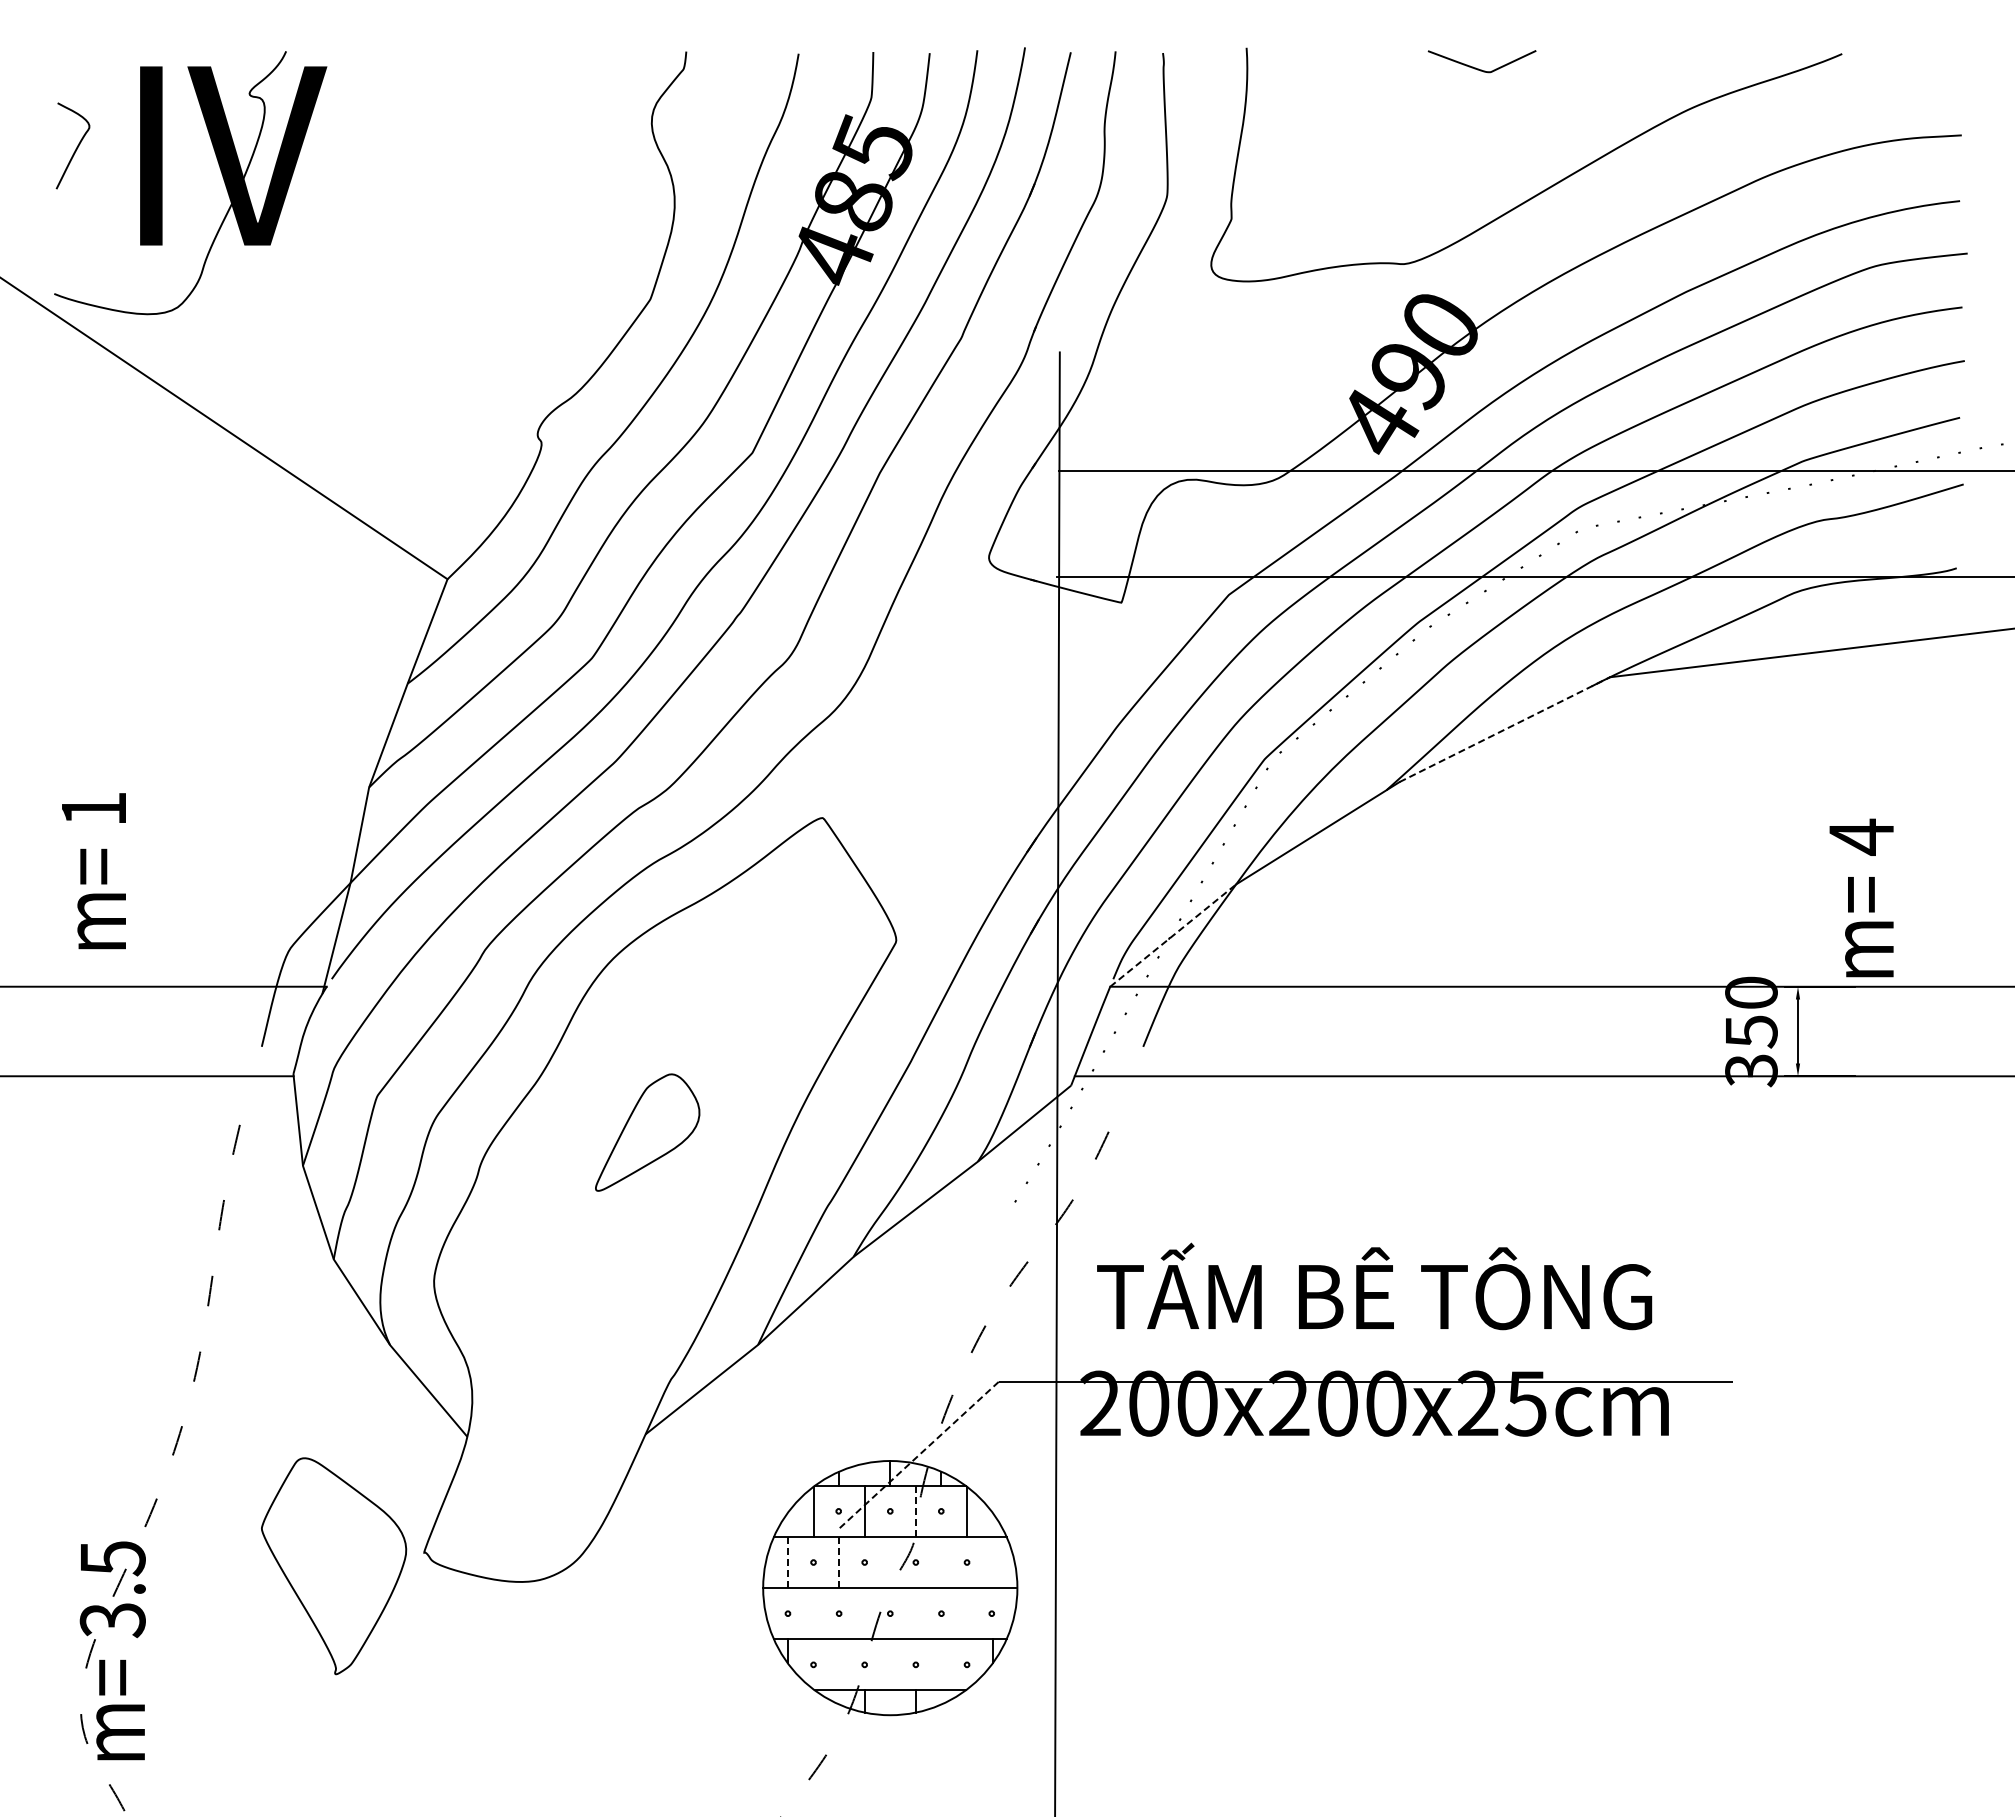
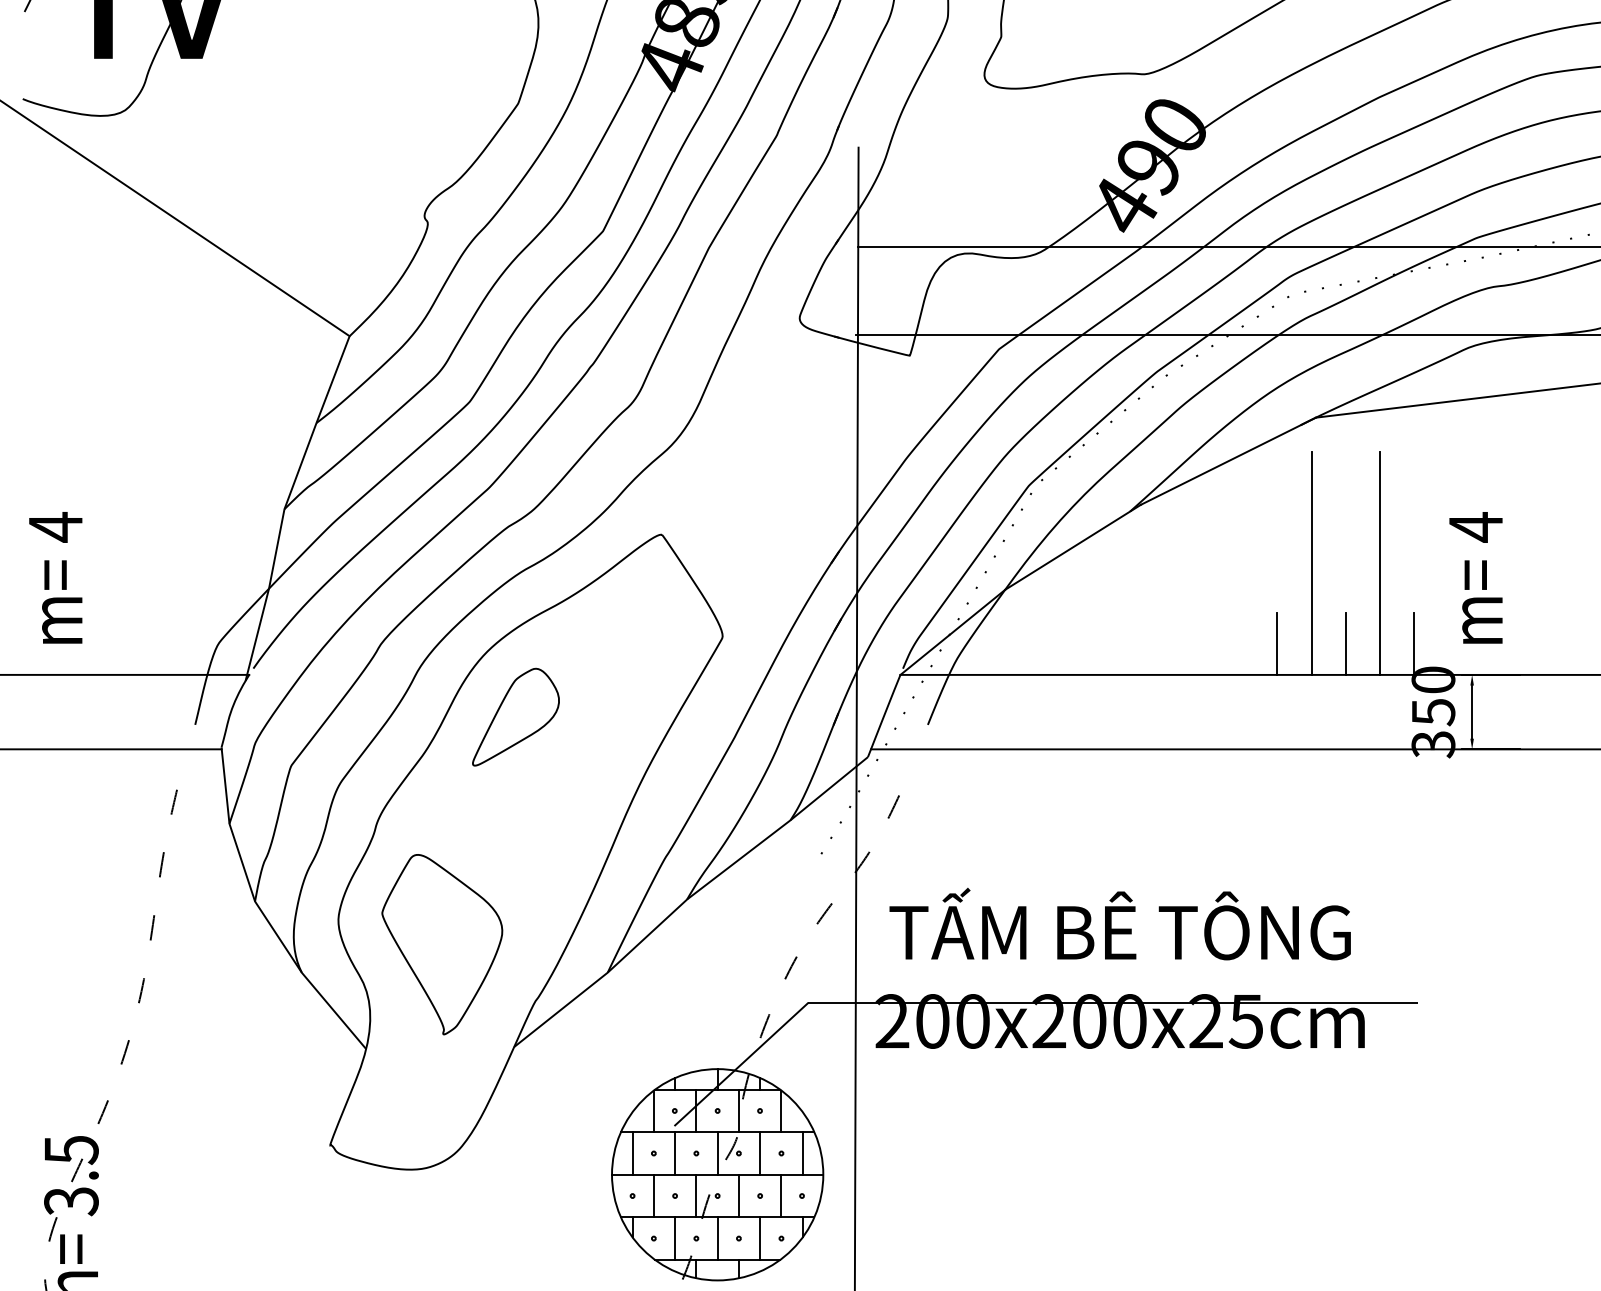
line: (1504, 729) -> (1228, 461), dashed -> solid
text: (93, 808) -> (55, 526), 1 -> 4
line: (1604, 852) -> (1311, 563), added
line: (1686, 852) -> (1379, 563), added
text: (1861, 897) -> (1475, 577), moved
line: (1173, 935) -> (953, 632), dashed -> solid
line: (1563, 949) -> (1277, 643), added
line: (1645, 949) -> (1345, 643), added
line: (1727, 949) -> (1413, 643), added
part: (647, 1132) -> (515, 717), moved
line: (918, 1455) -> (741, 1064), dashed -> solid
line: (915, 1511) -> (738, 1111), dashed -> solid
line: (787, 1562) -> (632, 1153), dashed -> solid
line: (839, 1562) -> (675, 1153), dashed -> solid
line: (890, 1562) -> (717, 1153), added
line: (941, 1562) -> (760, 1153), added
line: (992, 1562) -> (802, 1153), added
part: (334, 1566) -> (442, 944), moved
line: (813, 1613) -> (653, 1195), added
line: (864, 1613) -> (696, 1195), added
line: (915, 1613) -> (738, 1195), added
line: (967, 1613) -> (781, 1195), added
line: (839, 1664) -> (675, 1238), added
line: (890, 1664) -> (717, 1238), added
line: (941, 1664) -> (760, 1238), added

